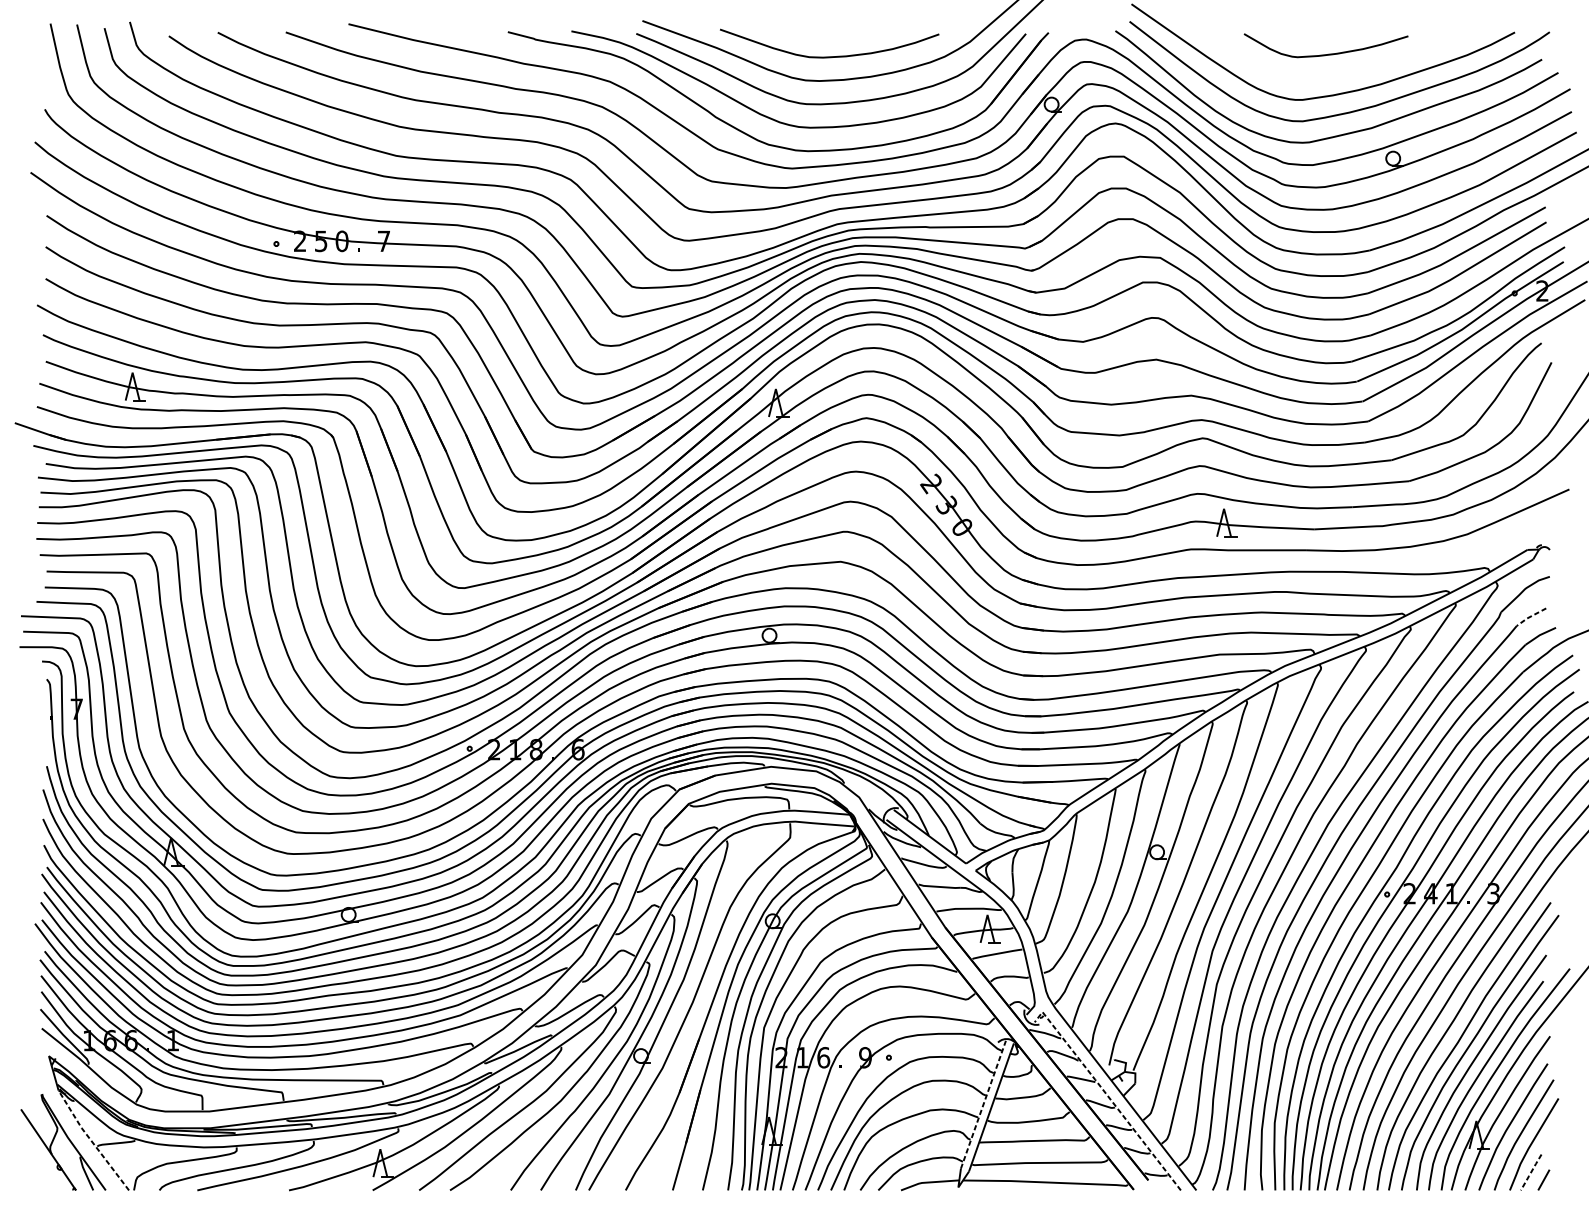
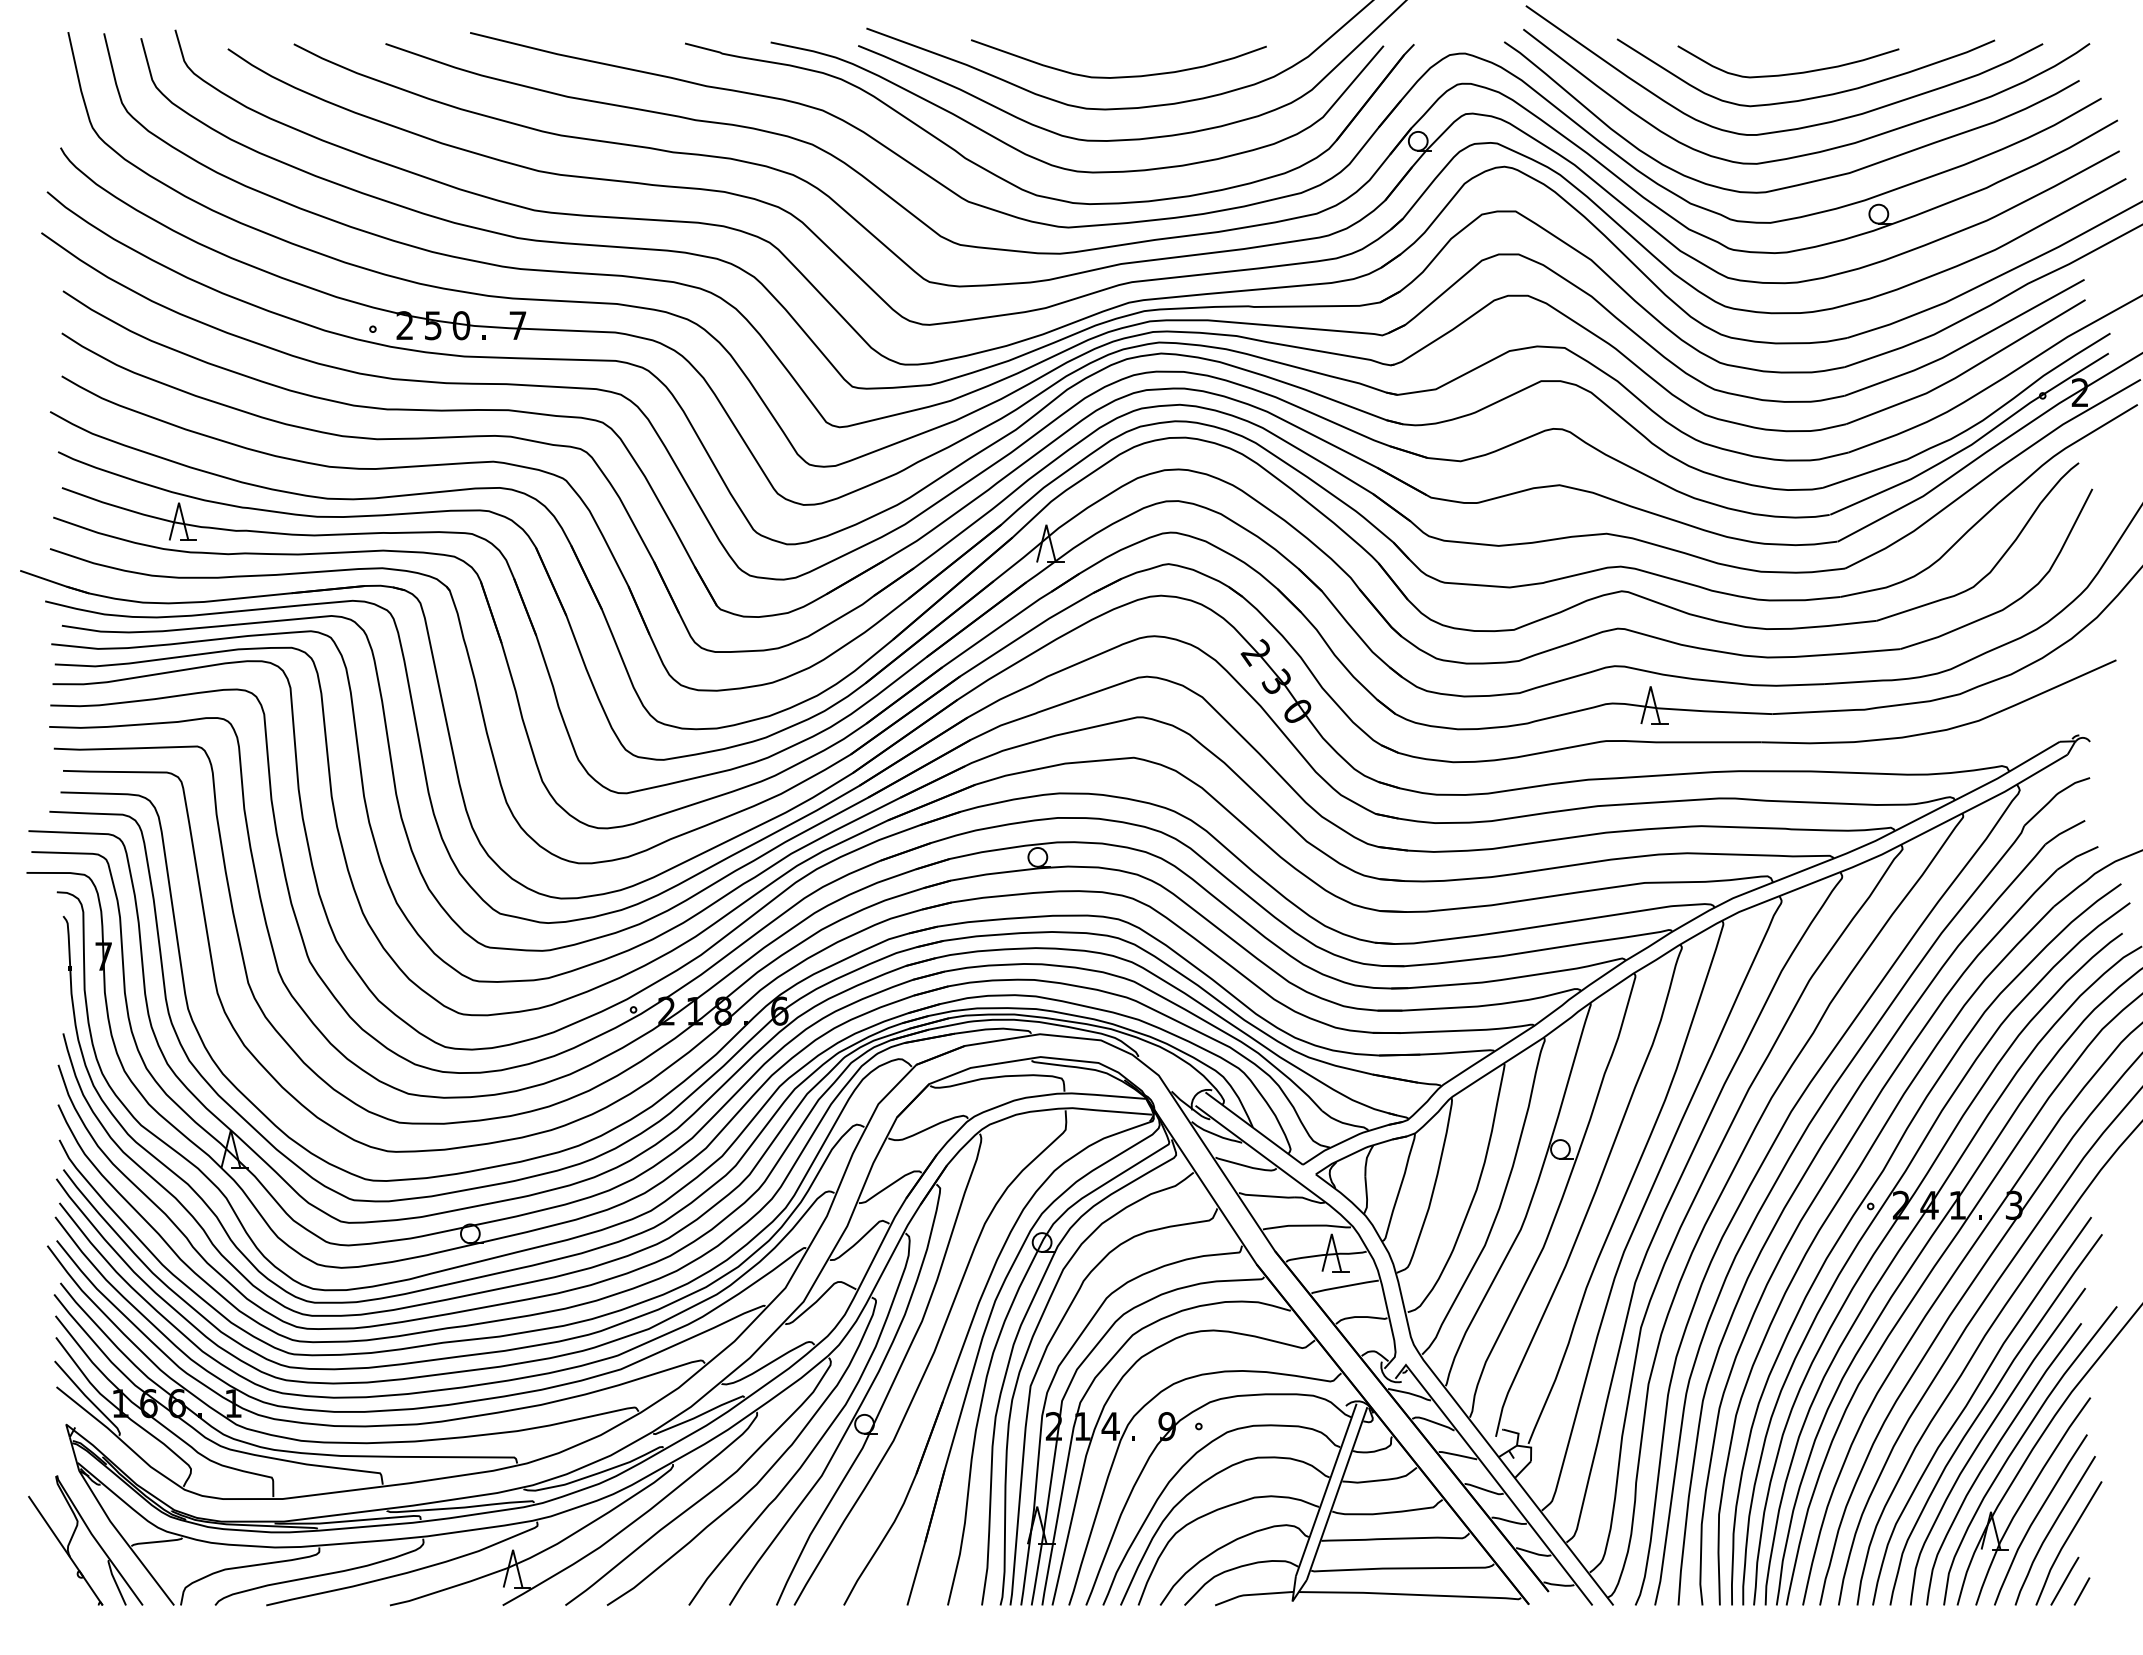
curve: (1341, 72) -> (1809, 97), added
line: (1530, 617) -> (2063, 832), dashed -> solid
text: (823, 1057) -> (1110, 1426), 6 -> 4
line: (1107, 1094) -> (1493, 1476), dashed -> solid
line: (983, 1104) -> (1326, 1489), dashed -> solid
line: (91, 1140) -> (123, 1538), dashed -> solid
line: (1530, 1172) -> (2064, 1581), dashed -> solid

